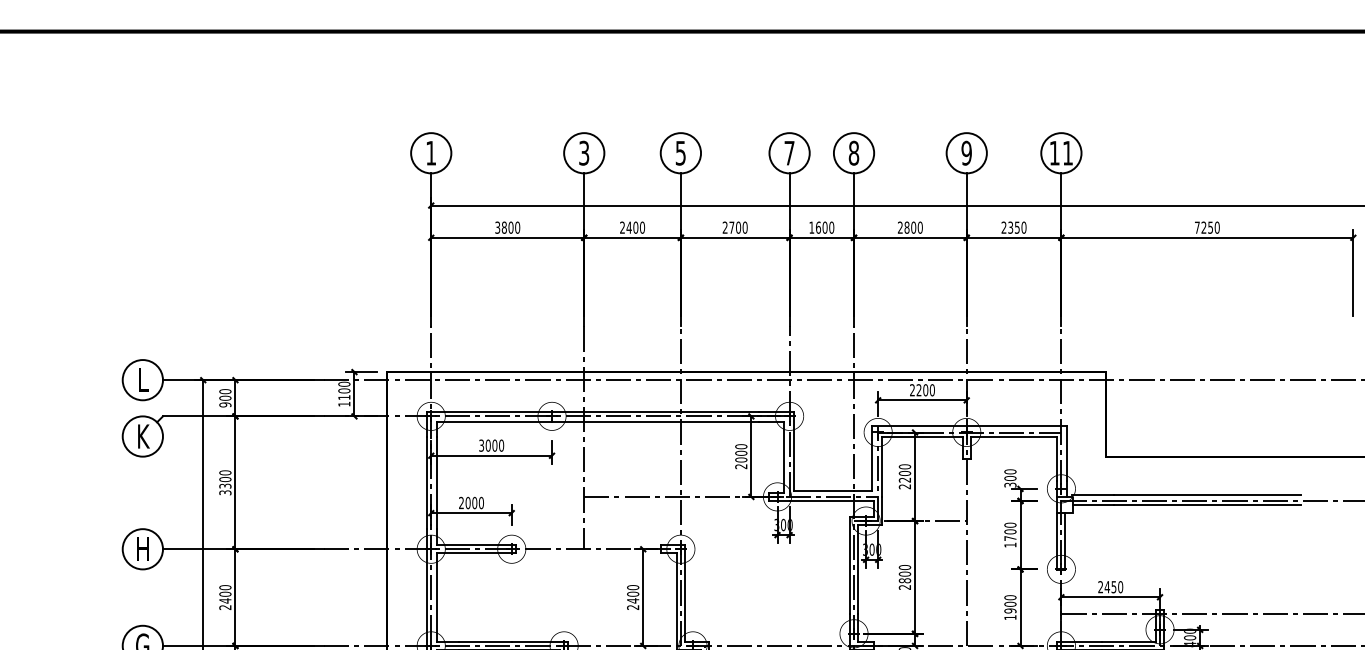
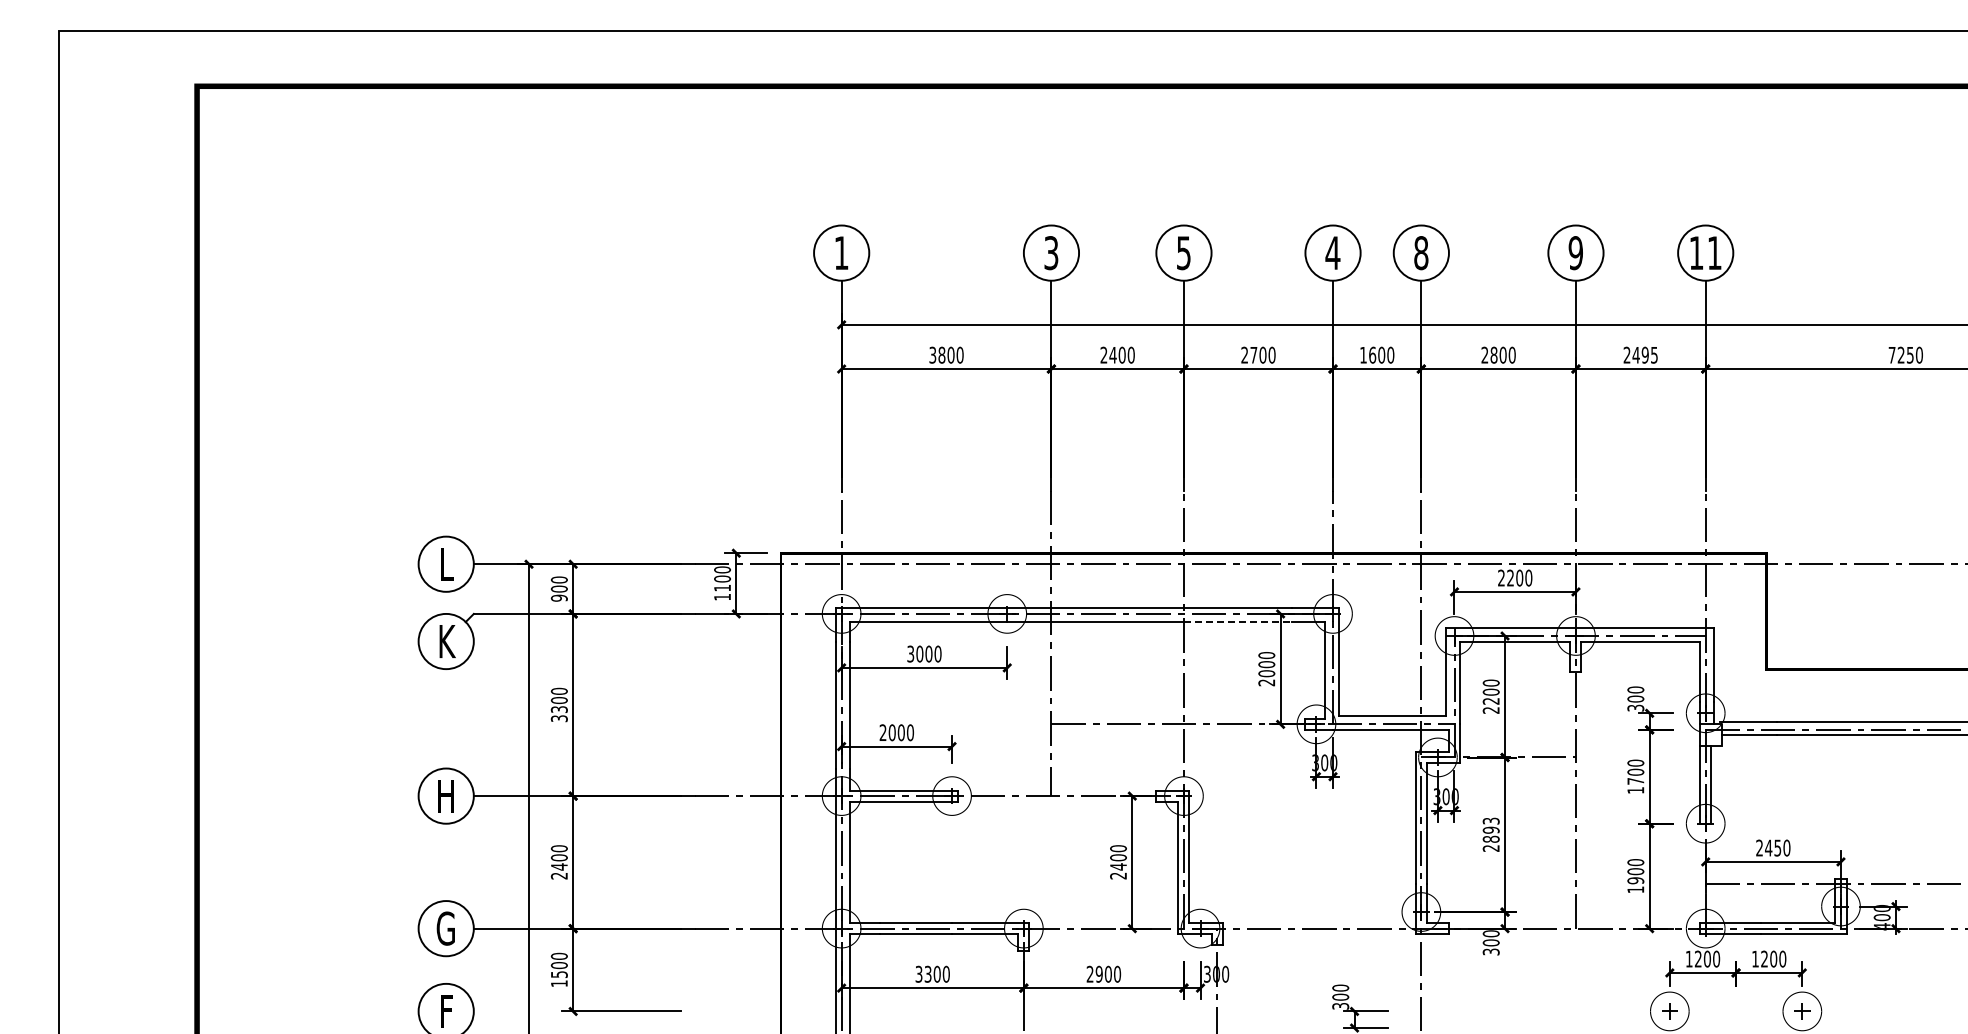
text: (789, 152) -> (1332, 252), 7 -> 4
text: (1016, 227) -> (1644, 354), 2350 -> 2495
line: (719, 422) -> (1237, 622), solid -> dashed
text: (904, 570) -> (1490, 825), 2800 -> 2893

